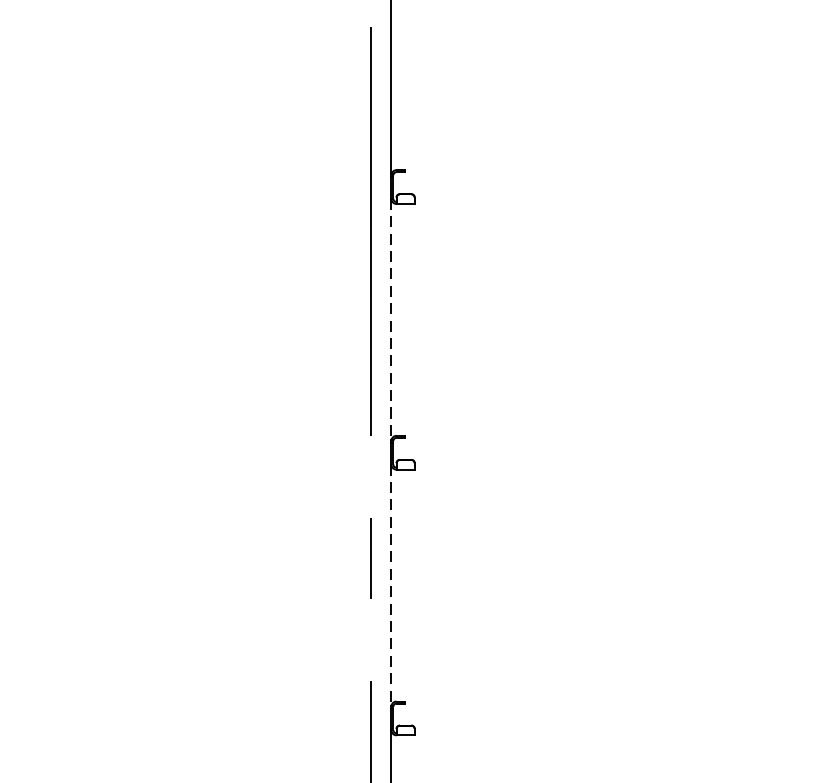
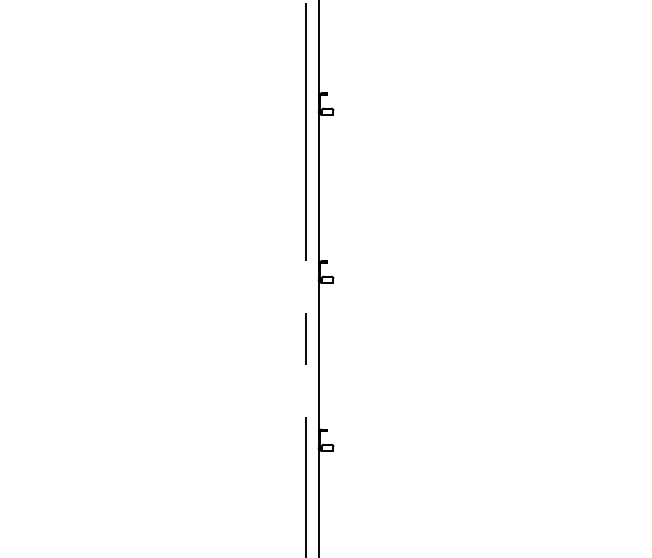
line: (391, 320) -> (318, 188), dashed -> solid
line: (391, 586) -> (318, 356), dashed -> solid

